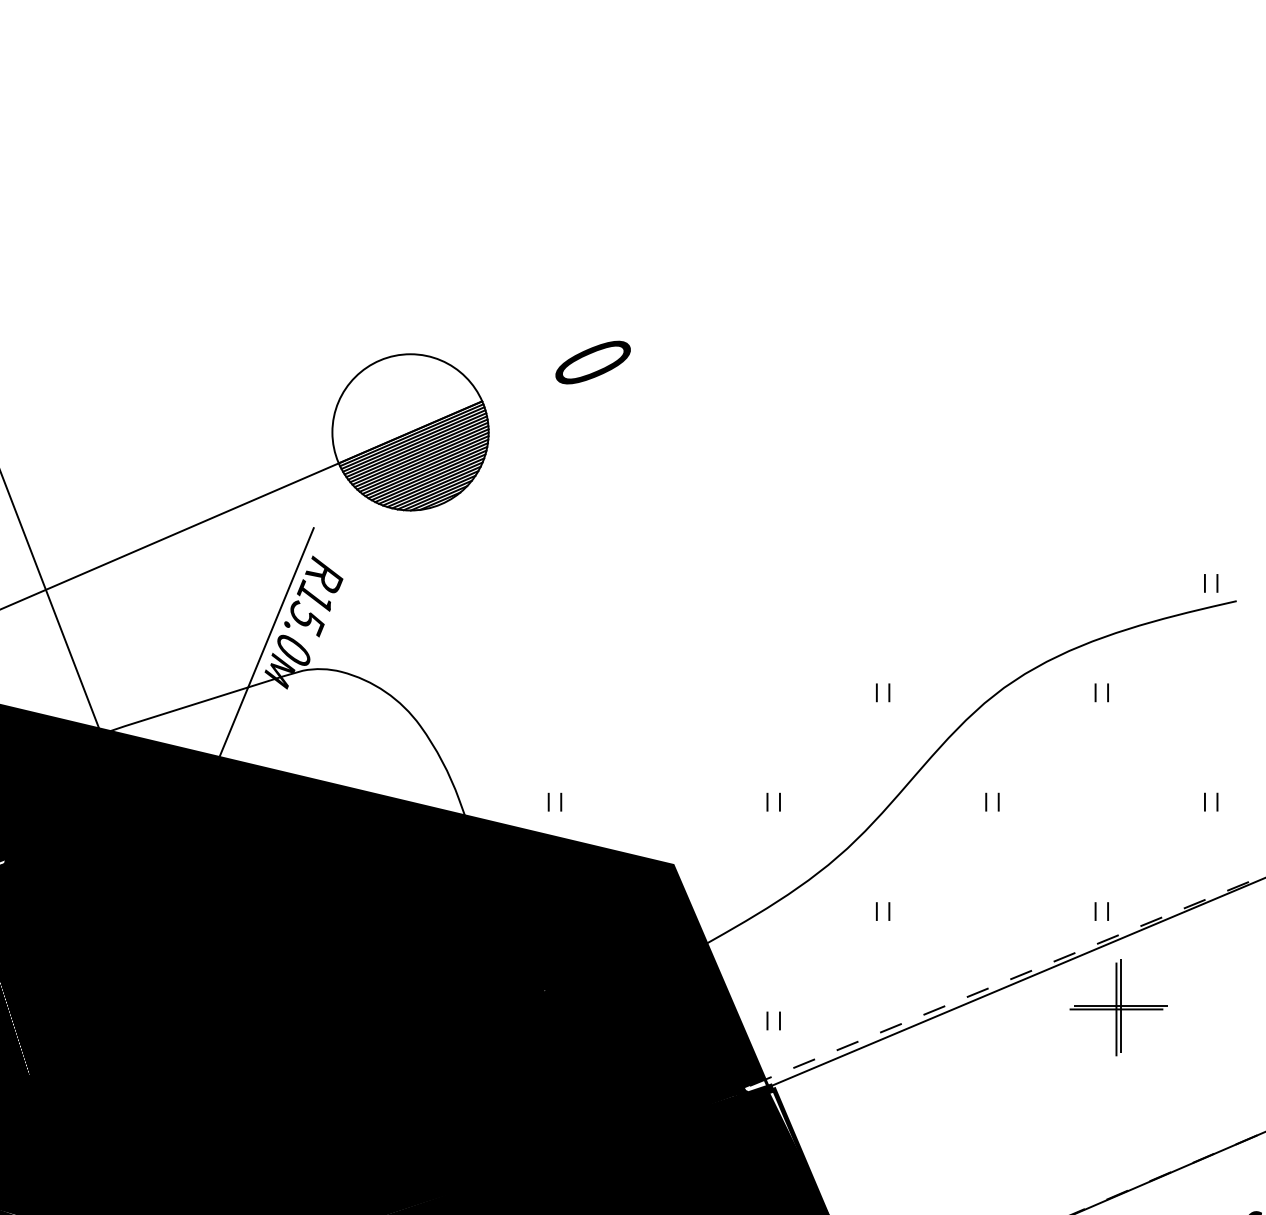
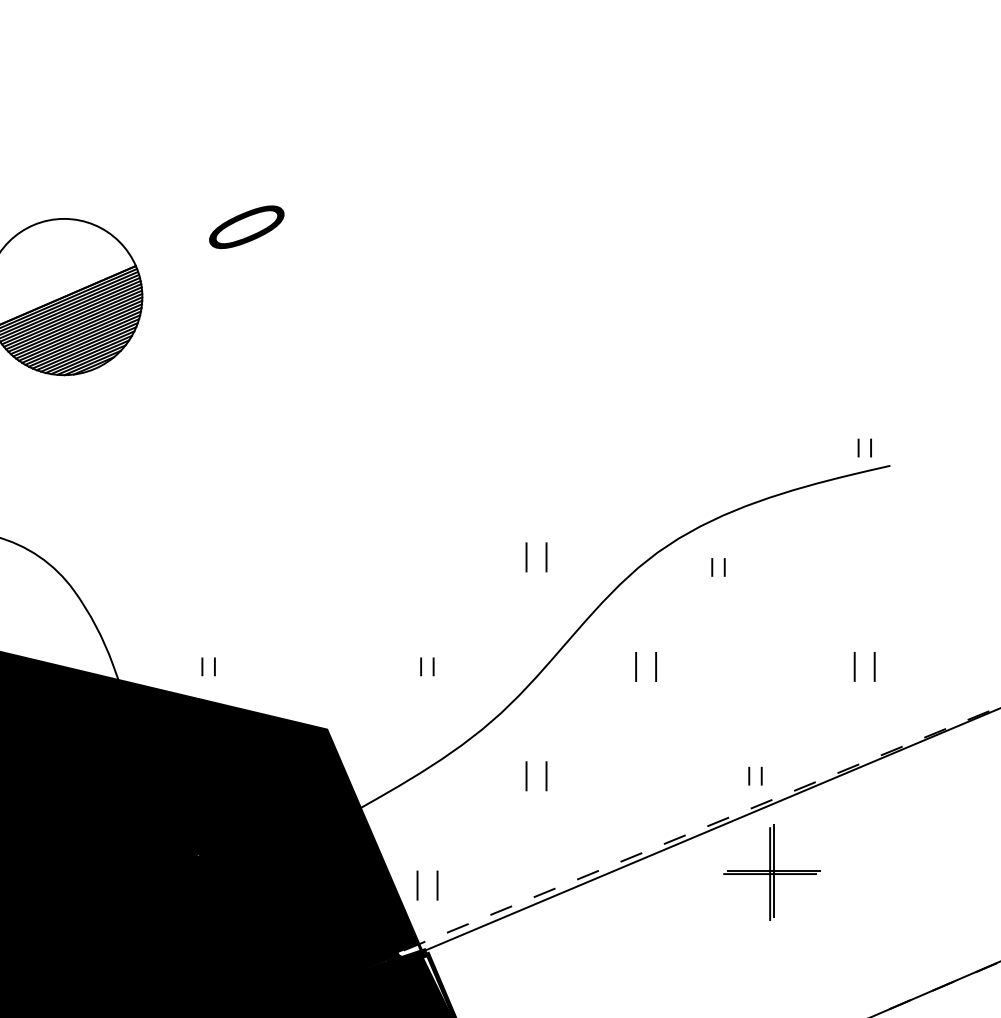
part: (883, 692) -> (537, 557), size x1.6
part: (1101, 692) -> (718, 567), moved
part: (992, 801) -> (646, 666), size x1.6
part: (1211, 801) -> (865, 666), size x1.6
part: (883, 911) -> (537, 776), size x1.6
part: (773, 1020) -> (427, 885), size x1.6

